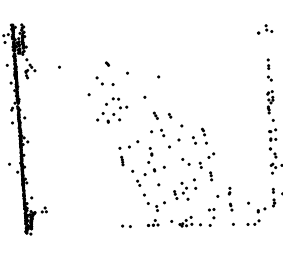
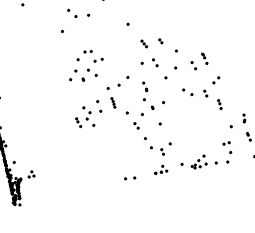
part: (112, 110) -> (86, 65), moved
part: (204, 135) -> (204, 58), size x0.6
part: (185, 189) -> (89, 114), moved

